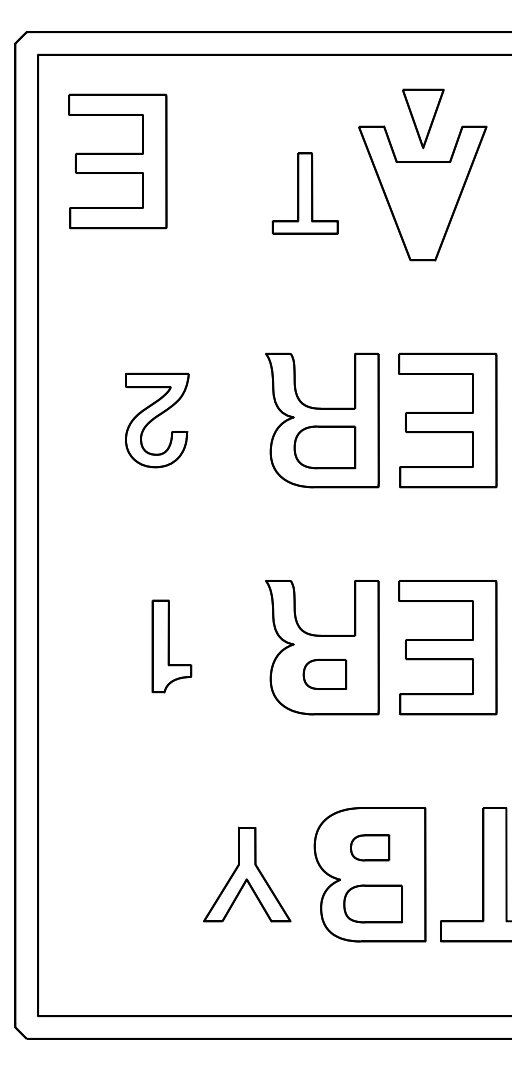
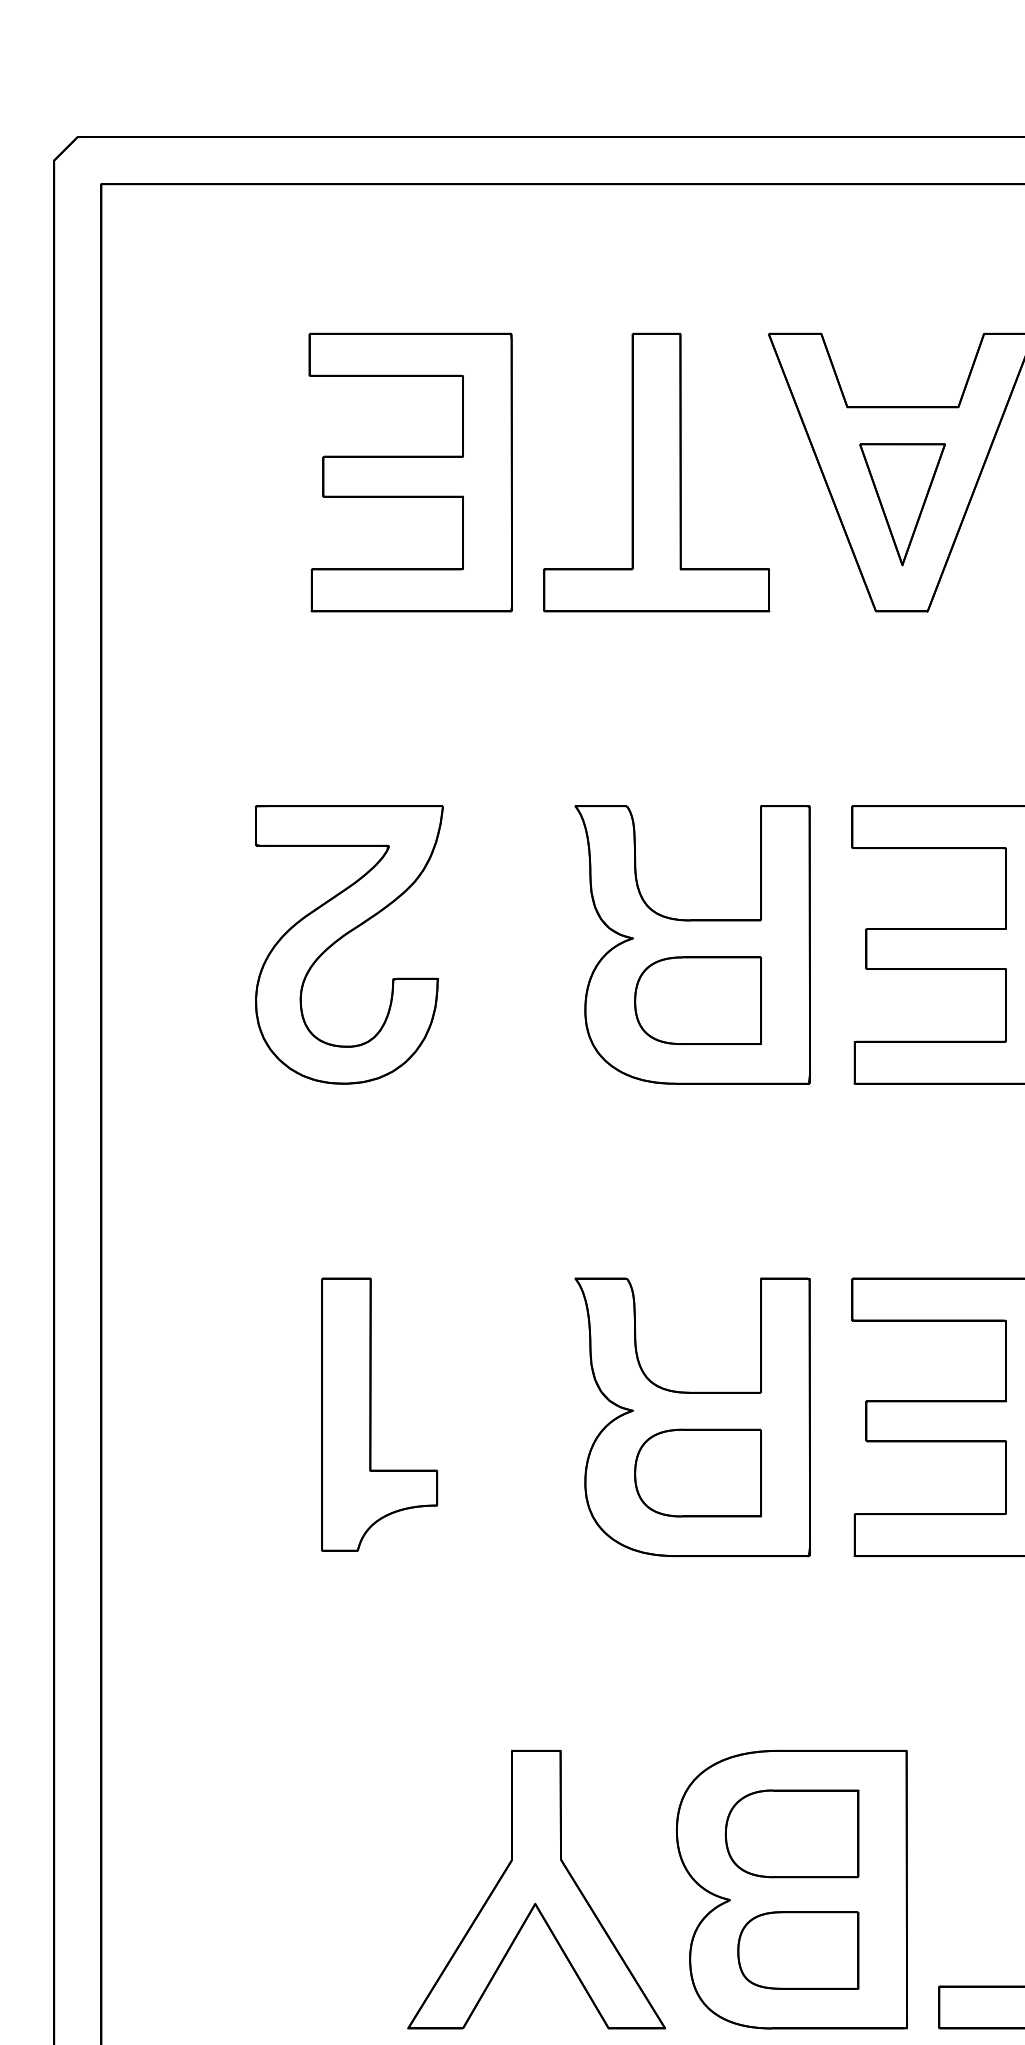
part: (423, 118) -> (903, 503), moved
part: (117, 161) -> (410, 472), moved
part: (305, 193) -> (657, 472), size x1.67
part: (157, 420) -> (349, 944), size x1.43
part: (171, 646) -> (378, 1414), size x1.43
part: (324, 674) -> (697, 1473), size x1.43
part: (369, 847) -> (790, 1833), size x1.67
part: (246, 874) -> (534, 1889), size x1.43

